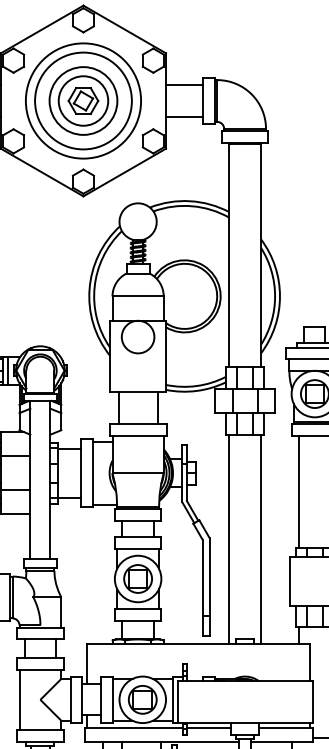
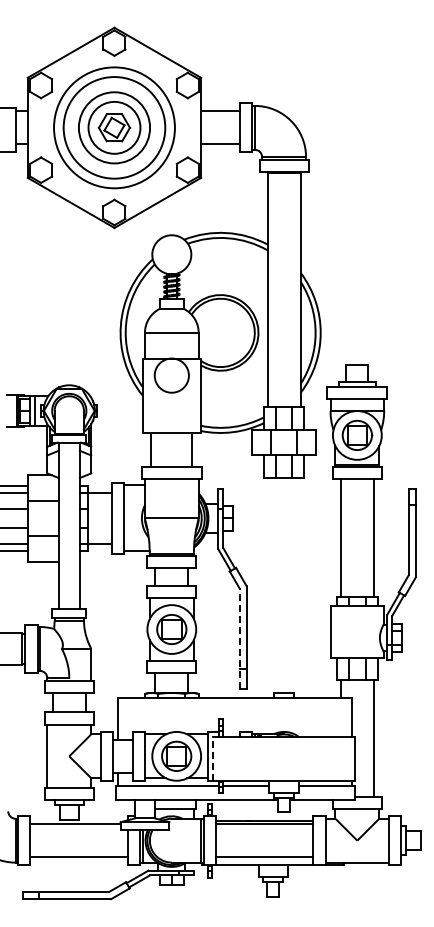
line: (229, 538) -> (267, 587), removed
line: (260, 538) -> (300, 587), removed
line: (202, 587) -> (239, 638), solid -> dashed
line: (177, 701) -> (213, 758), solid -> dashed

